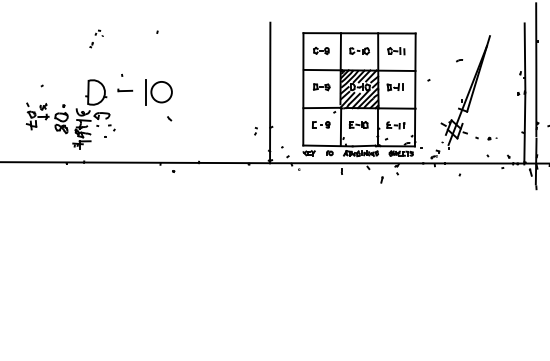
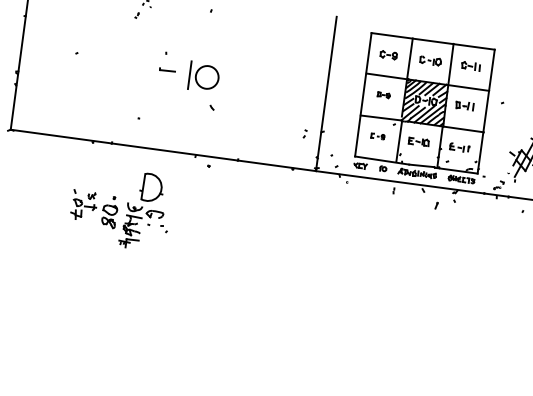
part: (321, 87) -> (383, 95), size x0.7
part: (70, 114) -> (120, 208), moved
part: (321, 124) -> (378, 136), size x0.7

